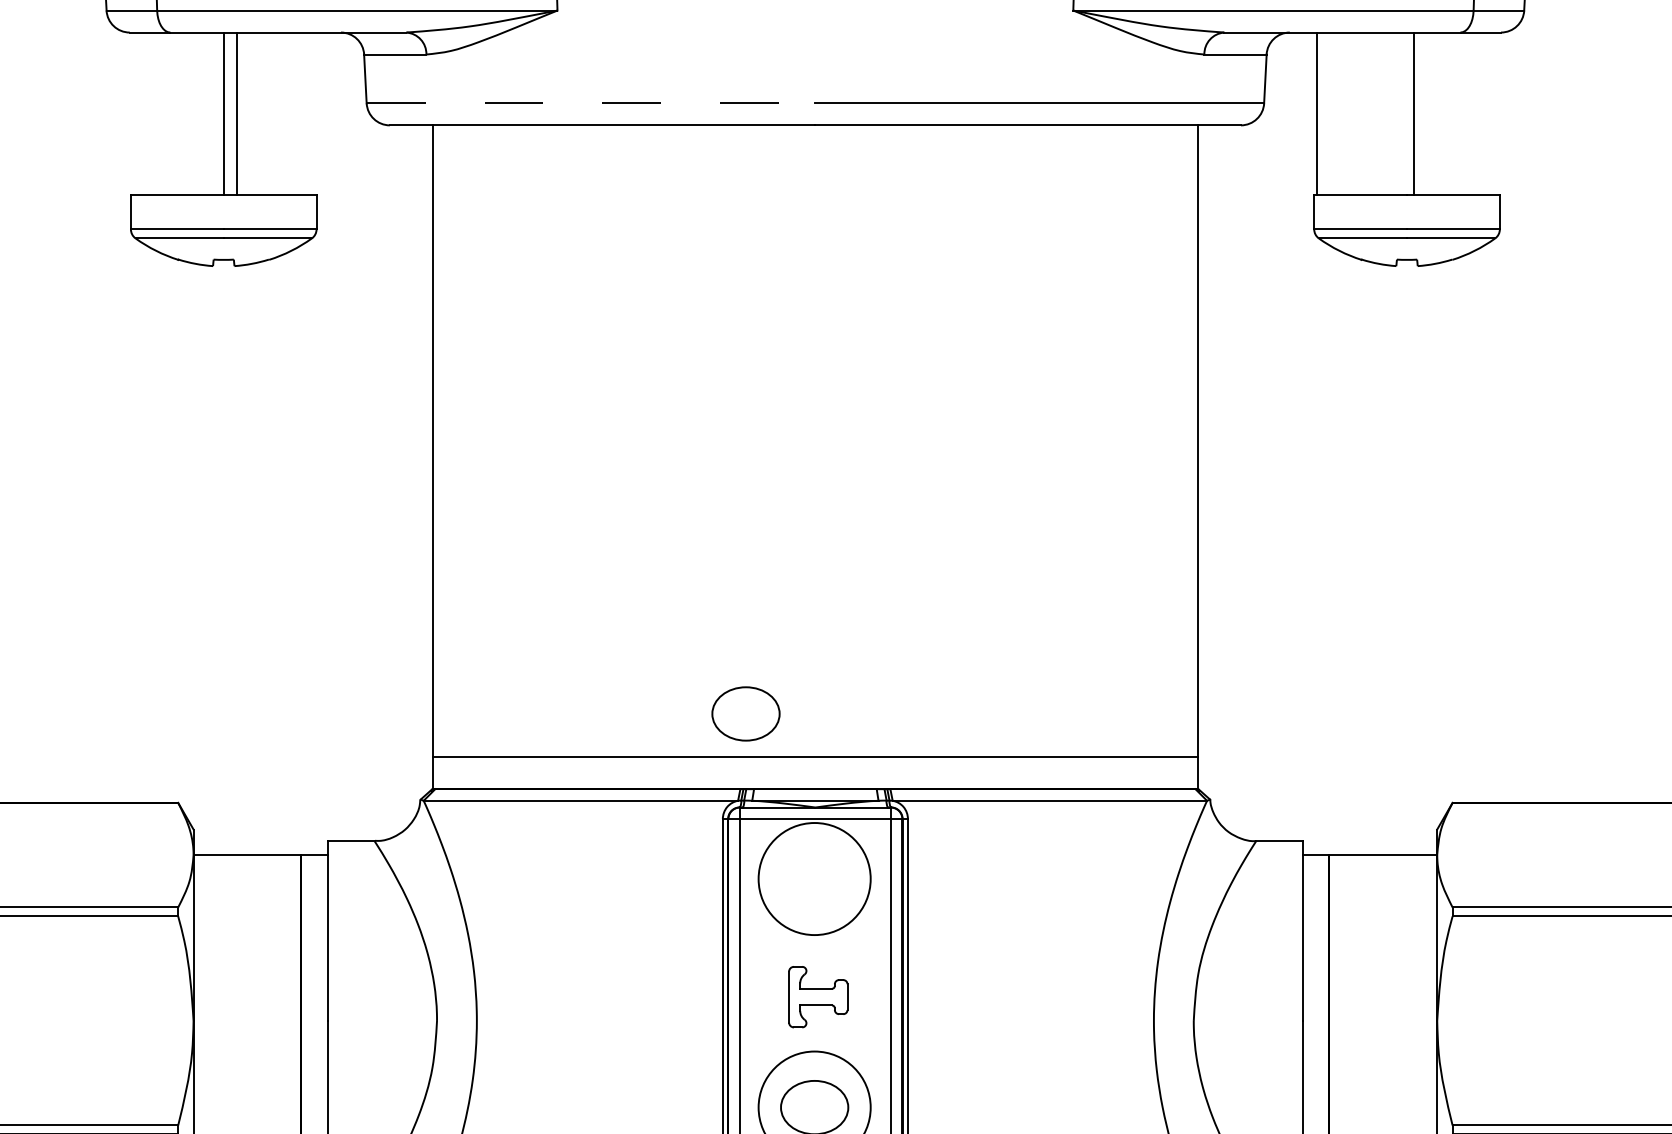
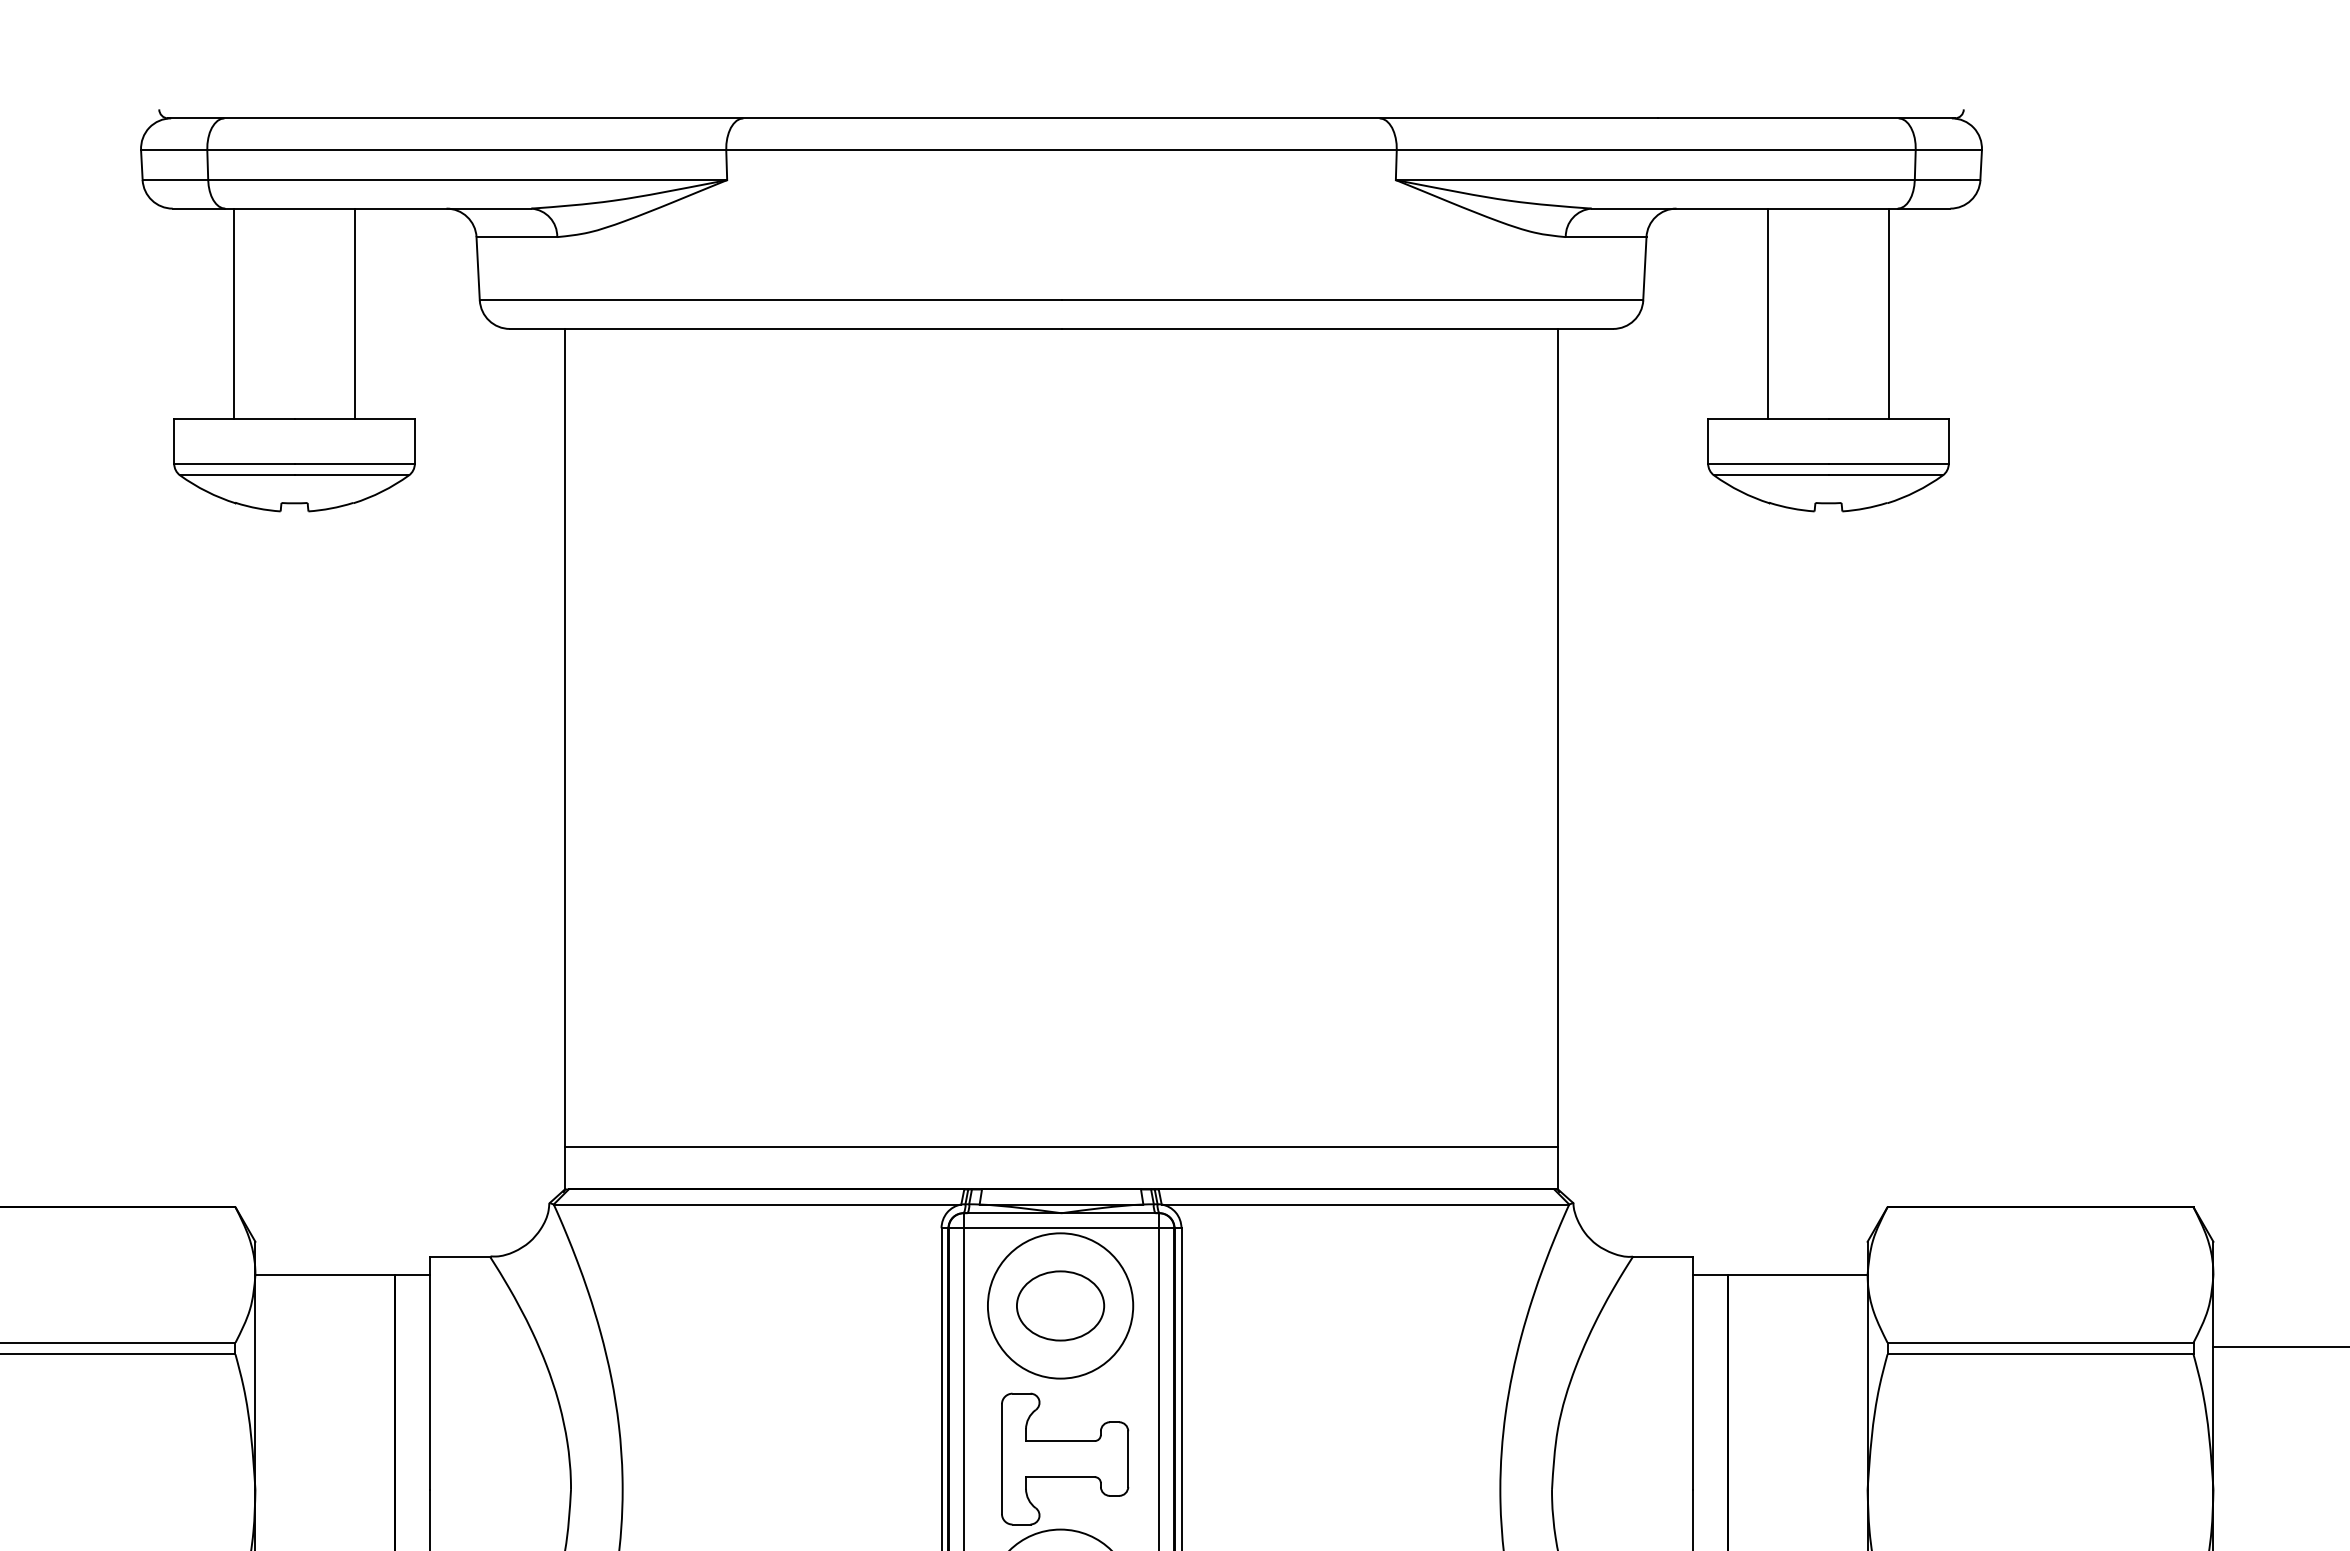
line: (590, 103) -> (770, 300), dashed -> solid
line: (223, 113) -> (354, 313), moved
line: (236, 113) -> (234, 313), moved
line: (1317, 113) -> (1768, 313), moved
line: (1413, 113) -> (1888, 313), moved
part: (745, 713) -> (1060, 1305), moved
part: (818, 996) -> (1065, 1458), size x1.67

